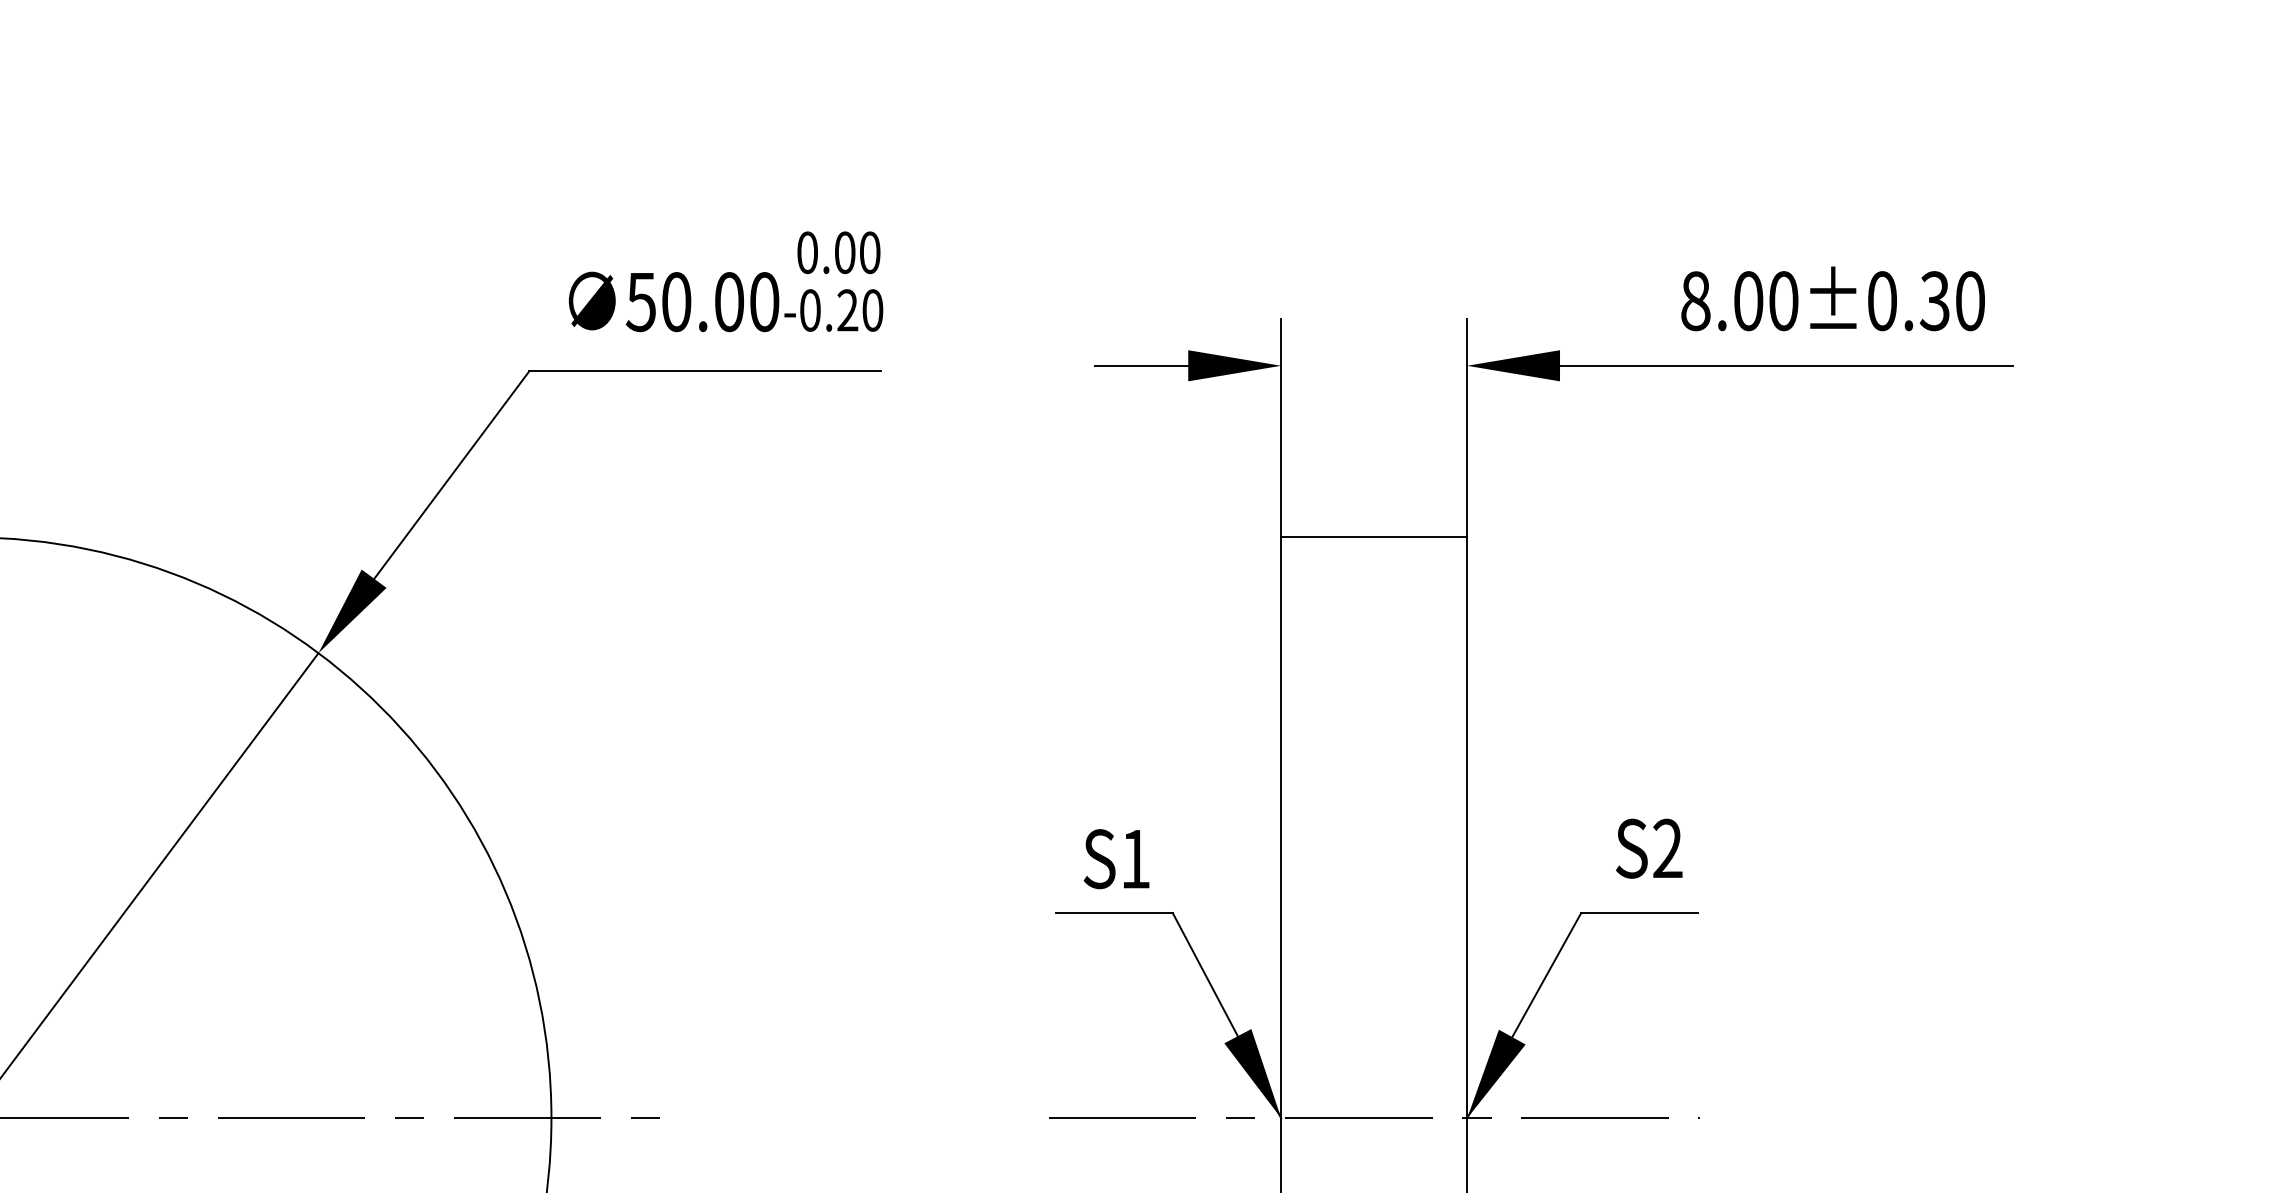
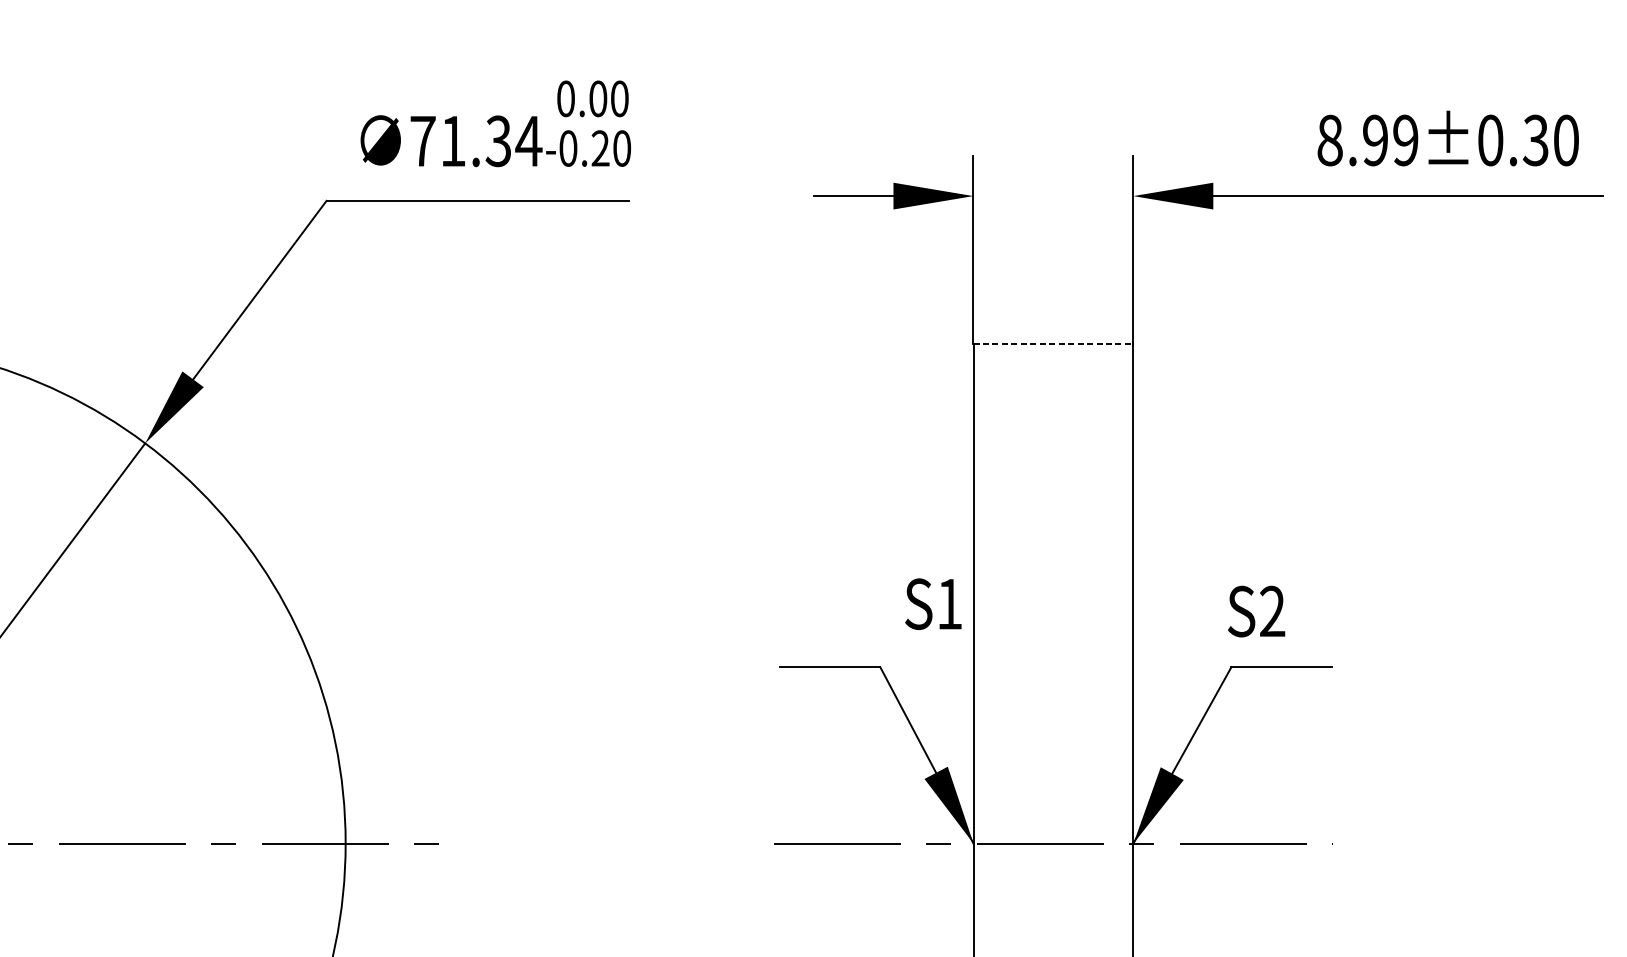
text: (1766, 301) -> (1390, 140), 8.00±0.30 -> 8.99±0.30
text: (702, 302) -> (475, 141), 50.00 -> 71.34
line: (1374, 537) -> (1053, 343), solid -> dashed
text: (1649, 848) -> (1256, 611), moved
text: (1116, 859) -> (933, 604), moved

